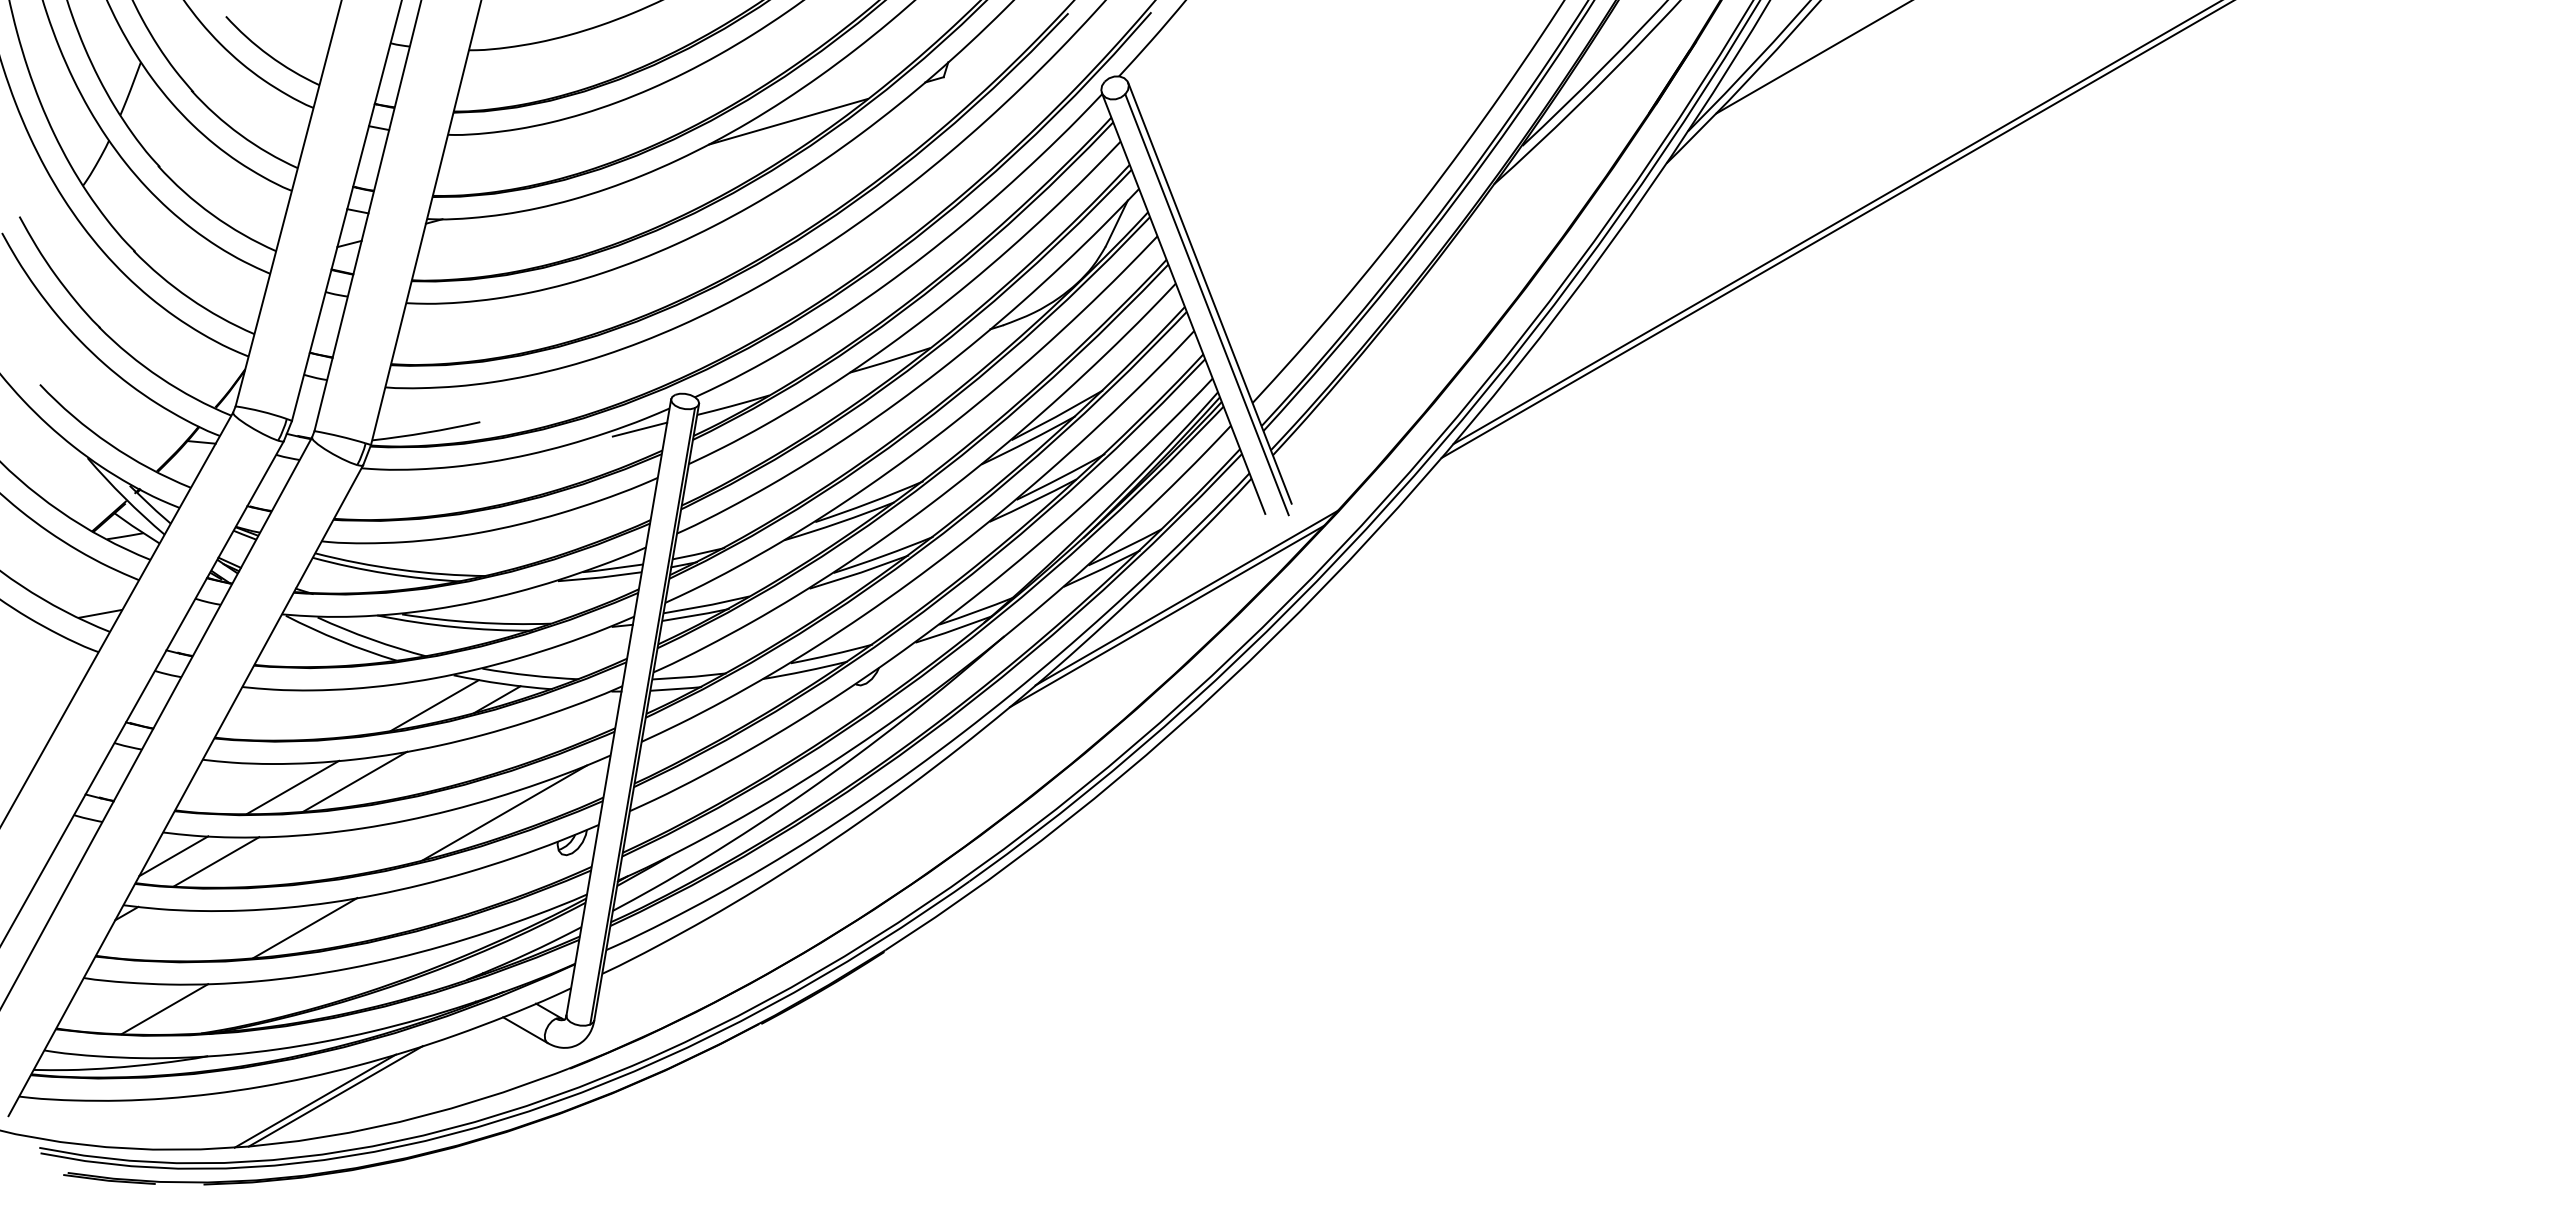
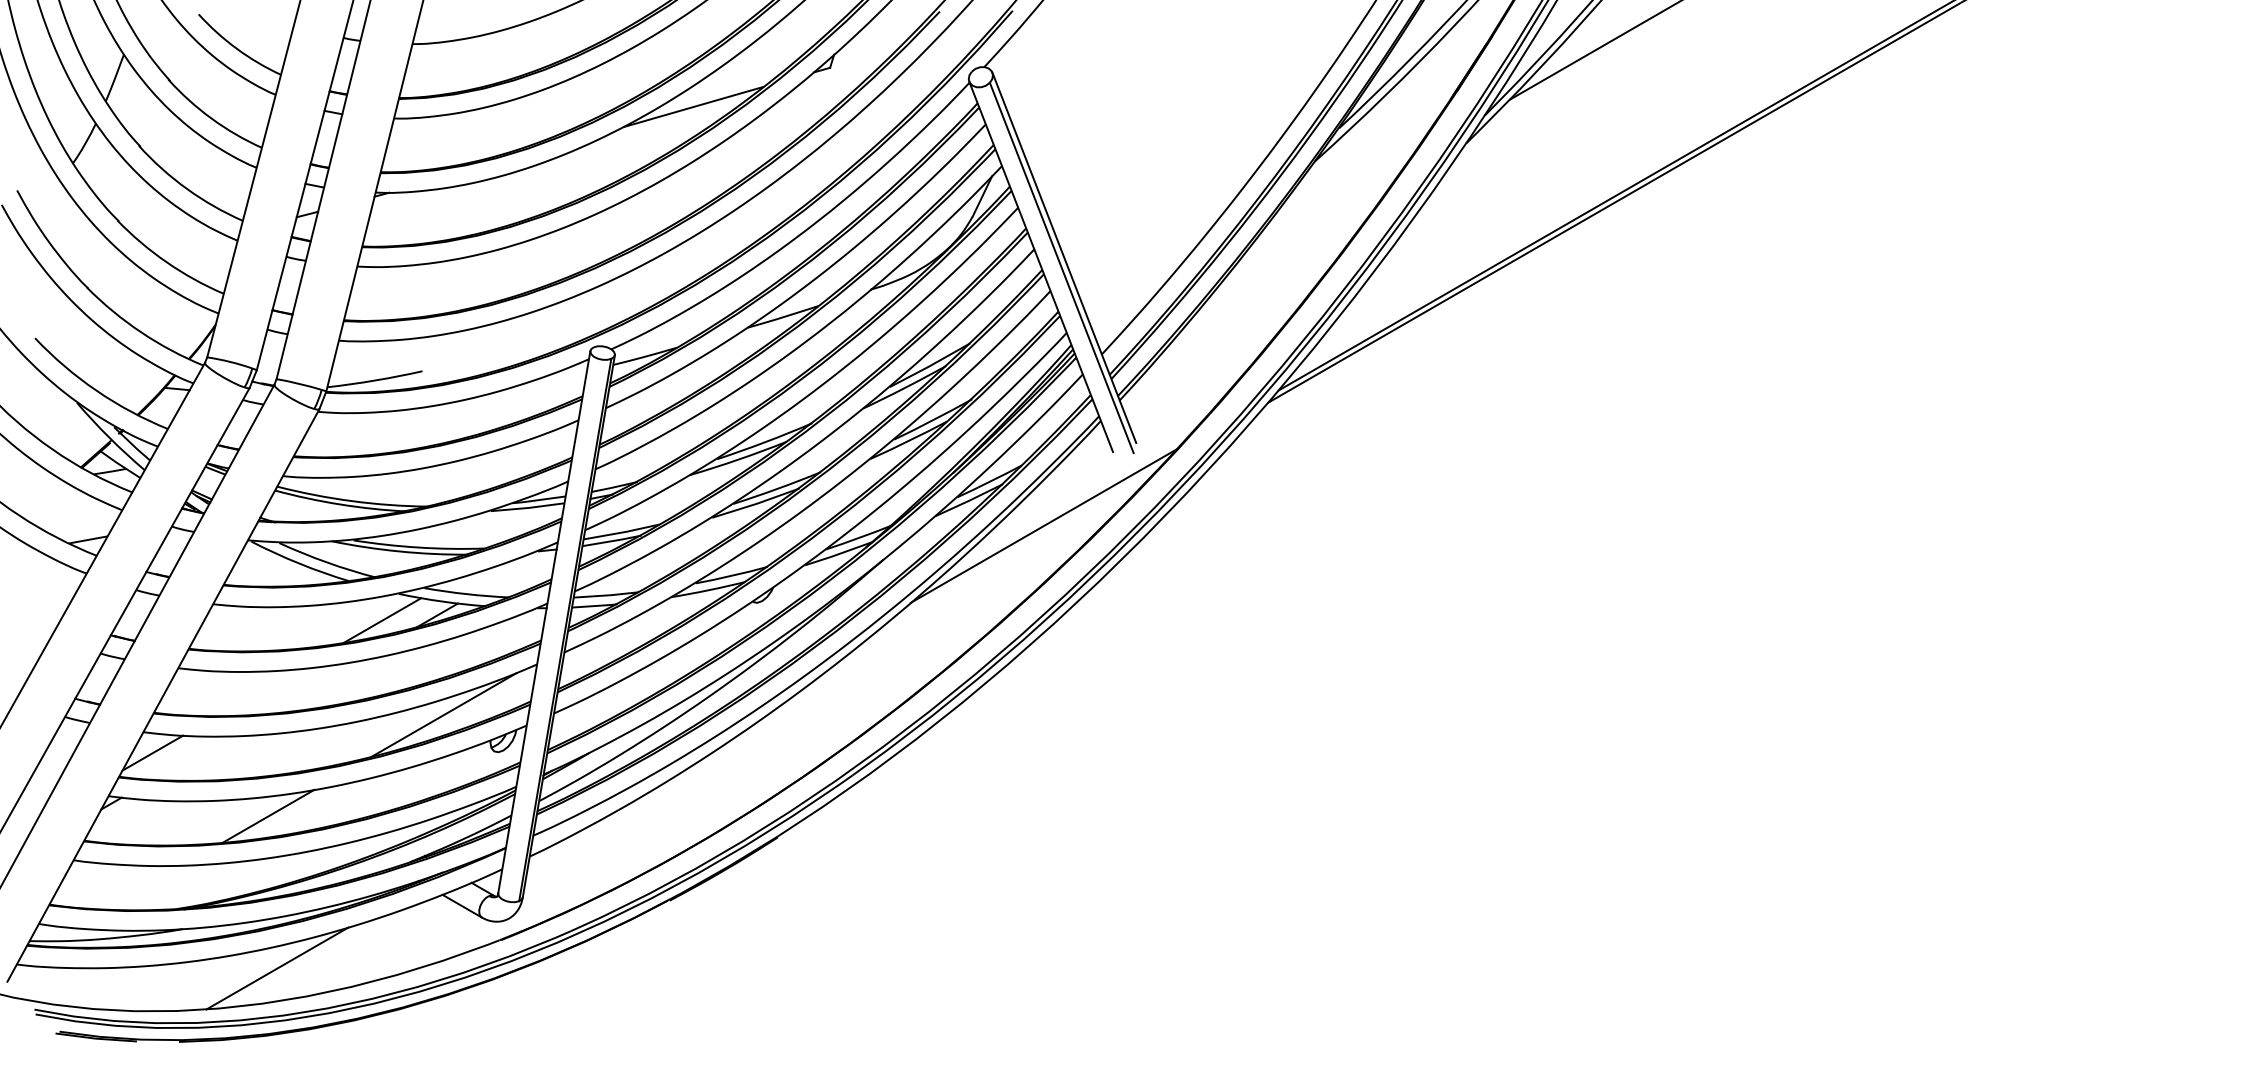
line: (639, 429) -> (562, 377), removed
line: (1166, 616) -> (1026, 542), removed
line: (355, 781) -> (312, 687), removed
line: (293, 786) -> (258, 691), removed
line: (216, 861) -> (190, 757), removed
line: (164, 1009) -> (144, 887), removed
line: (335, 1096) -> (295, 964), removed

